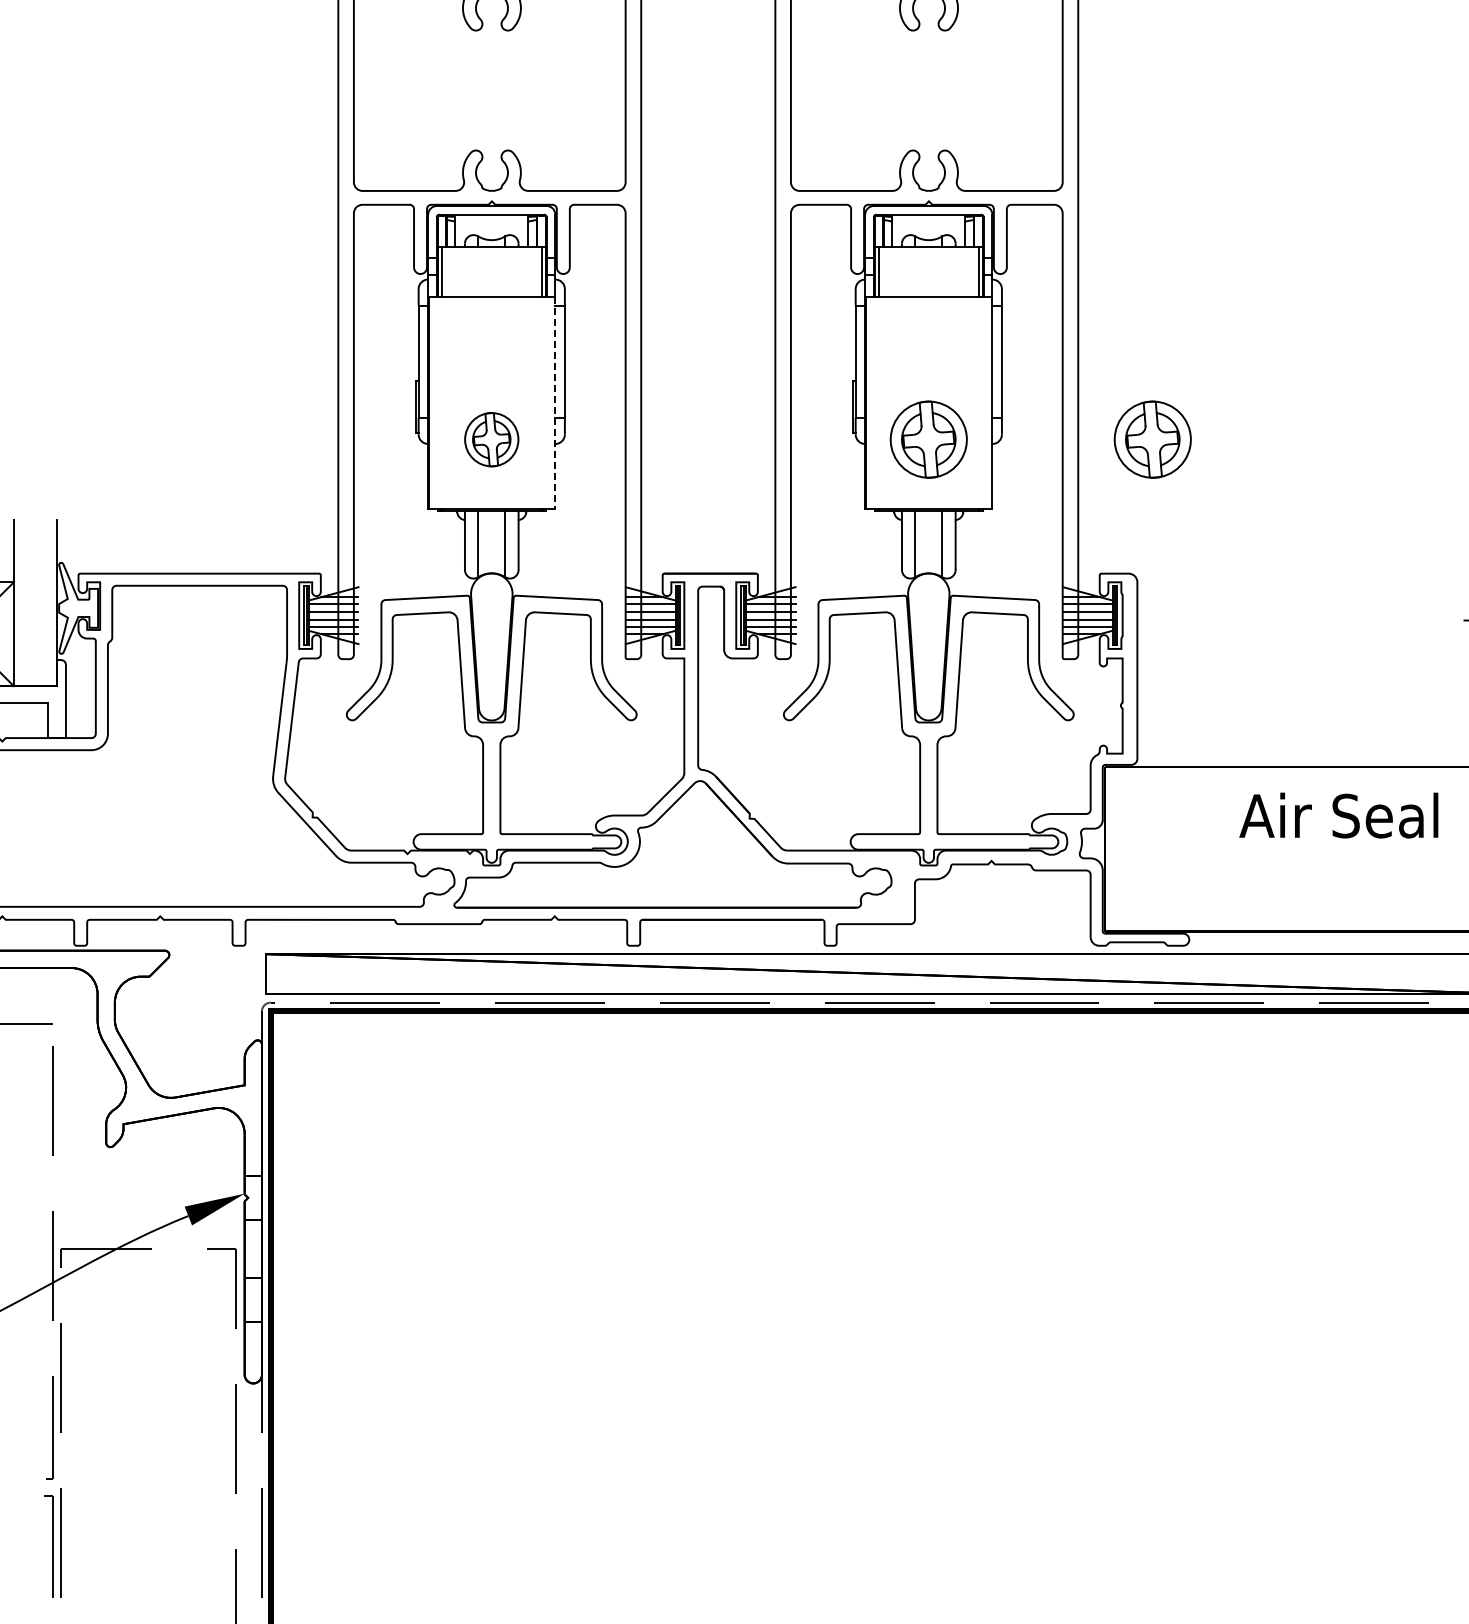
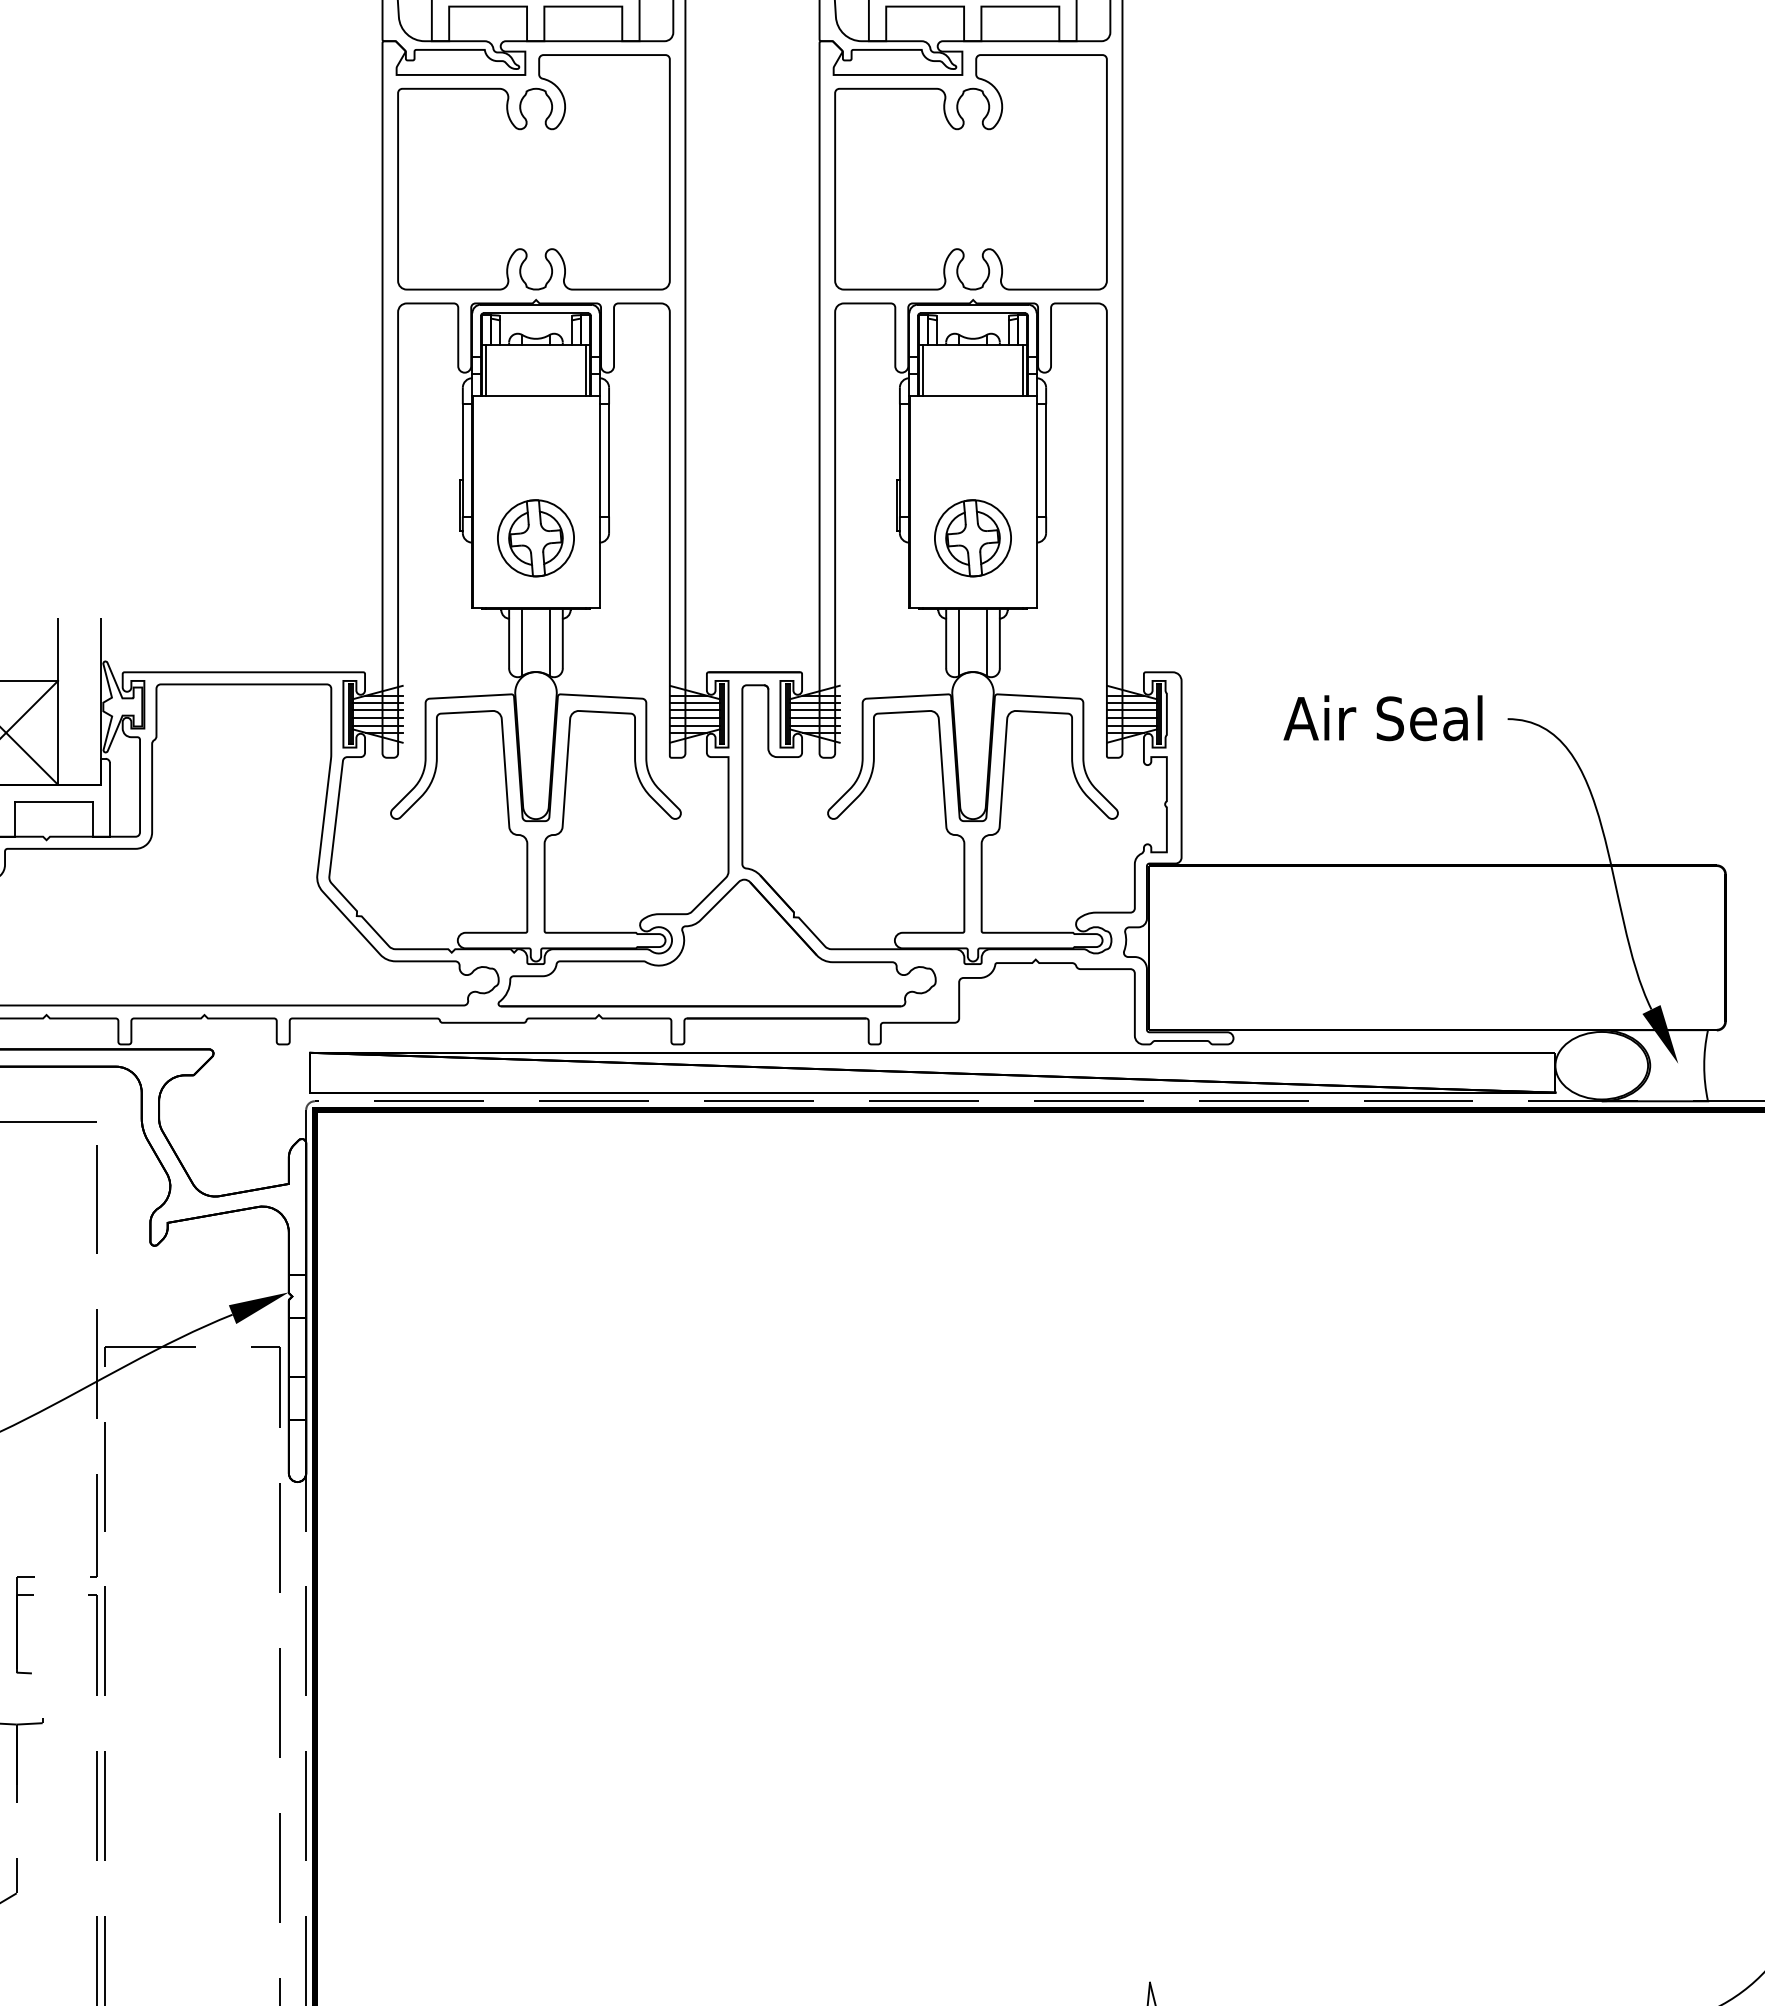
line: (555, 403) -> (599, 502), dashed -> solid
part: (491, 439) -> (535, 538), size x1.43
part: (1152, 439) -> (1196, 538), removed
text: (1338, 815) -> (1382, 718), moved

